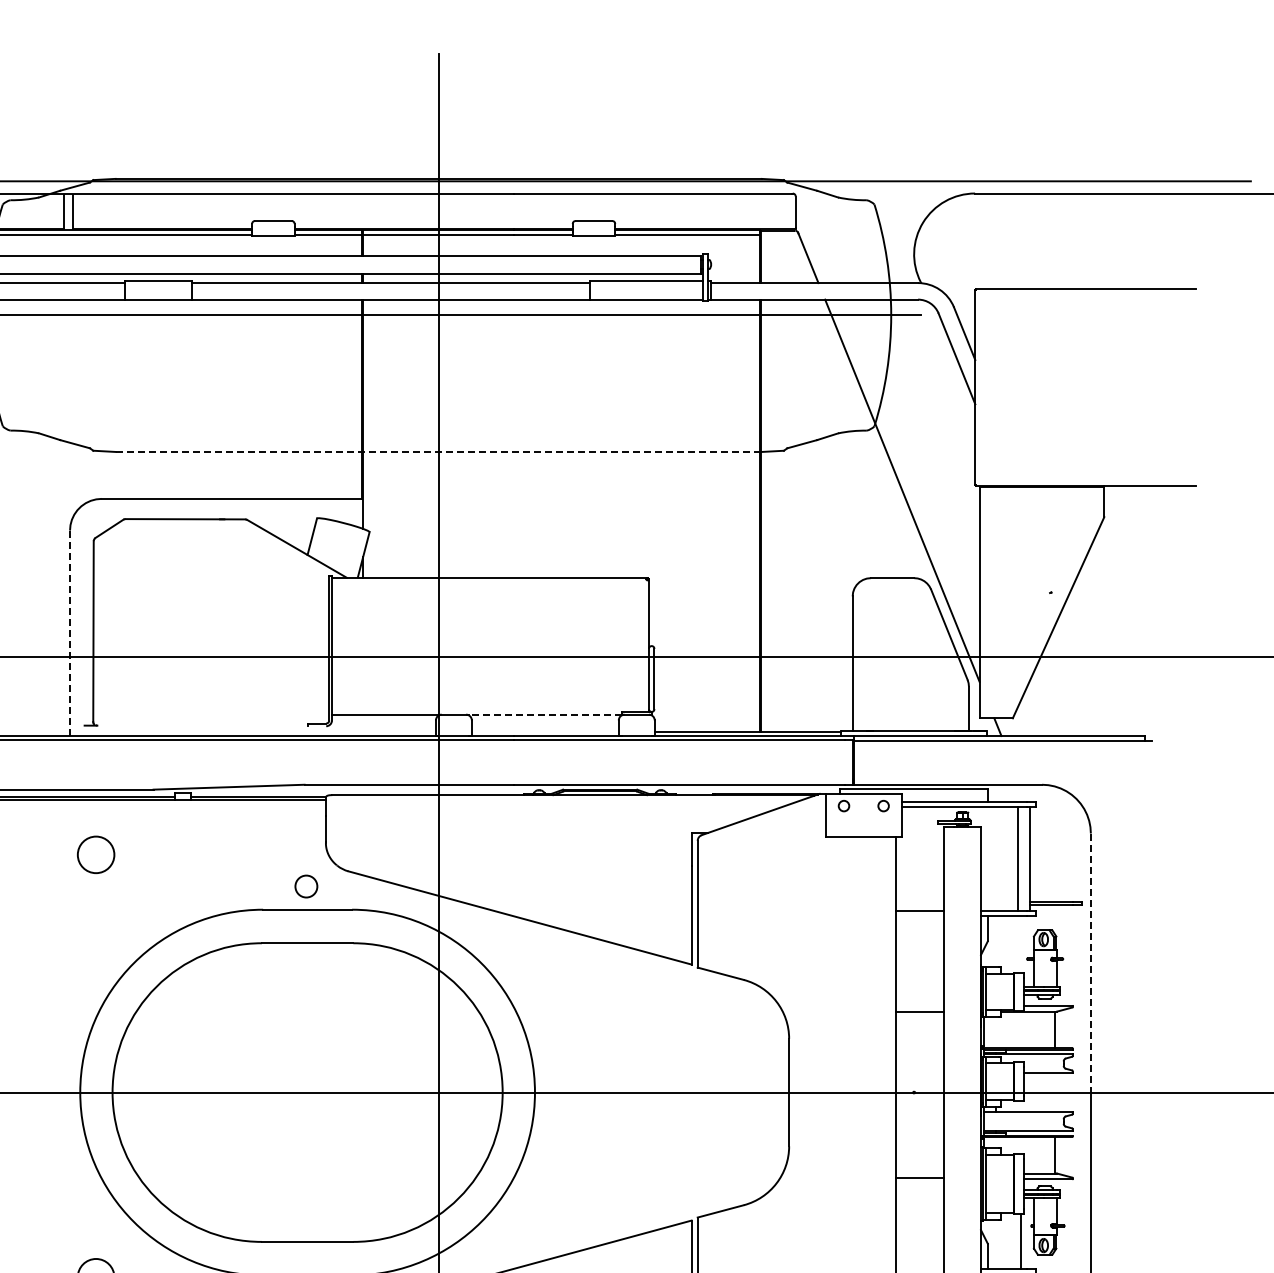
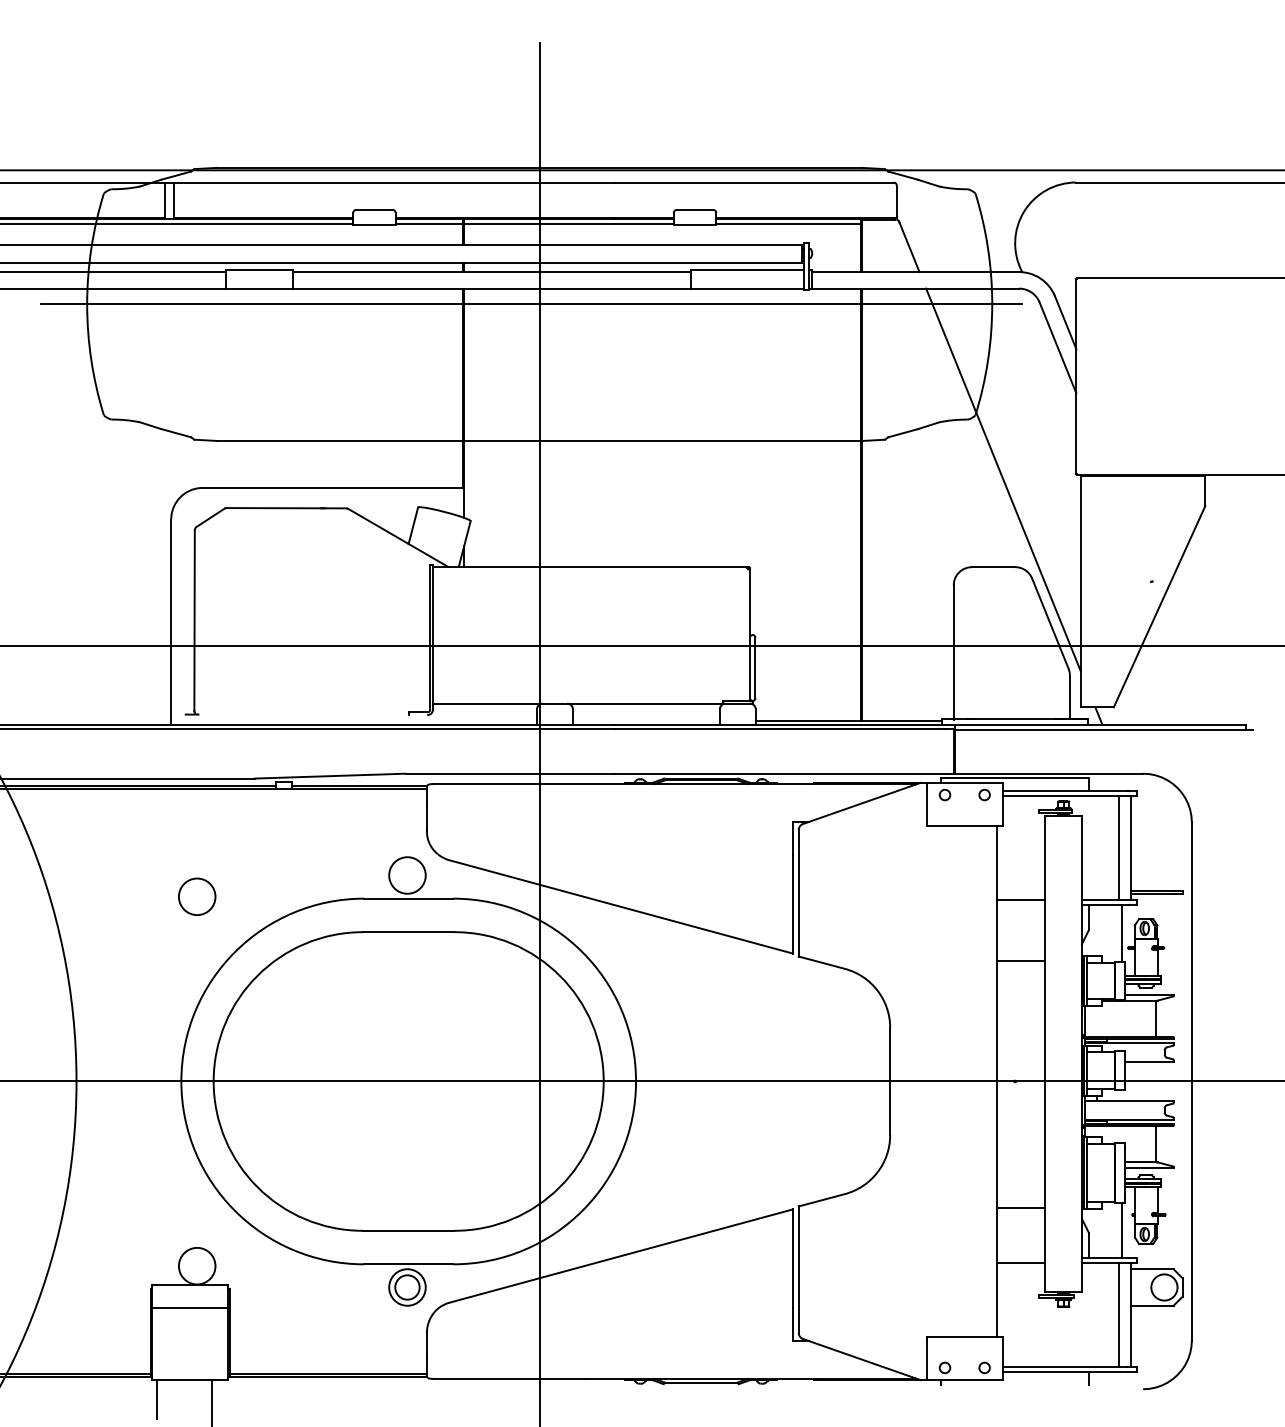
line: (439, 451) -> (540, 440), dashed -> solid
line: (70, 633) -> (171, 622), dashed -> solid
line: (544, 714) -> (645, 703), dashed -> solid
circle: (96, 854) -> (197, 896), moved
circle: (306, 886) -> (407, 875), size x1.67
line: (1020, 943) -> (1121, 932), added
line: (1090, 962) -> (1191, 951), dashed -> solid
line: (919, 1011) -> (1020, 960), moved
line: (919, 1178) -> (1020, 1208), moved

